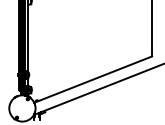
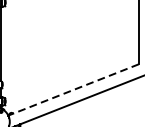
line: (93, 79) -> (73, 89), solid -> dashed

